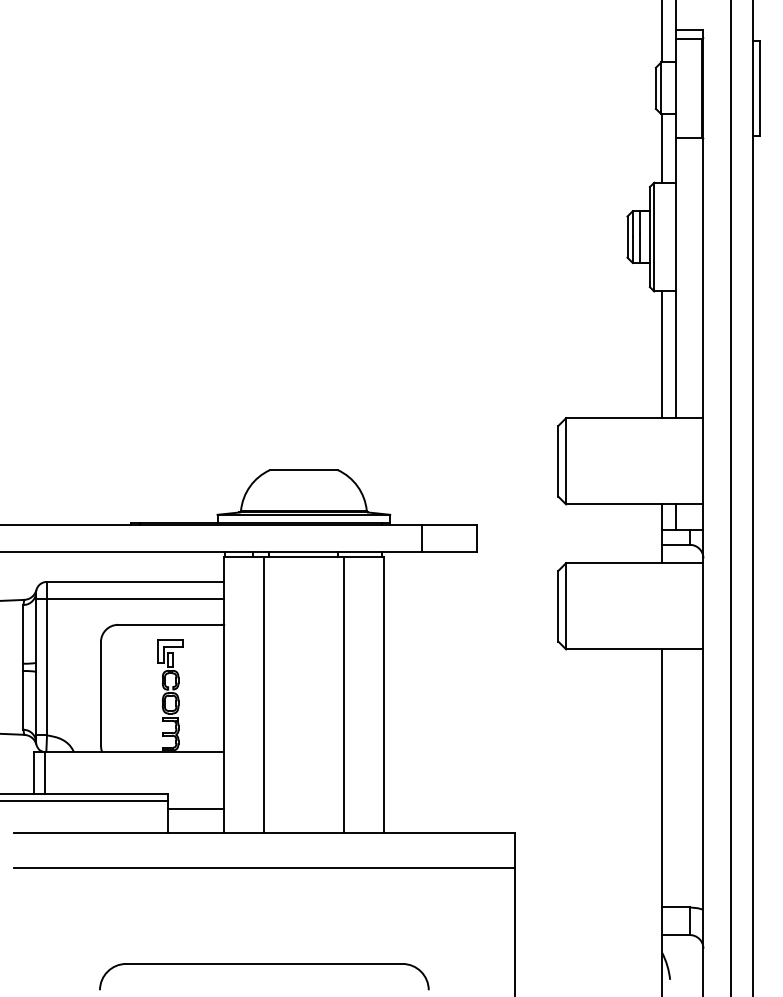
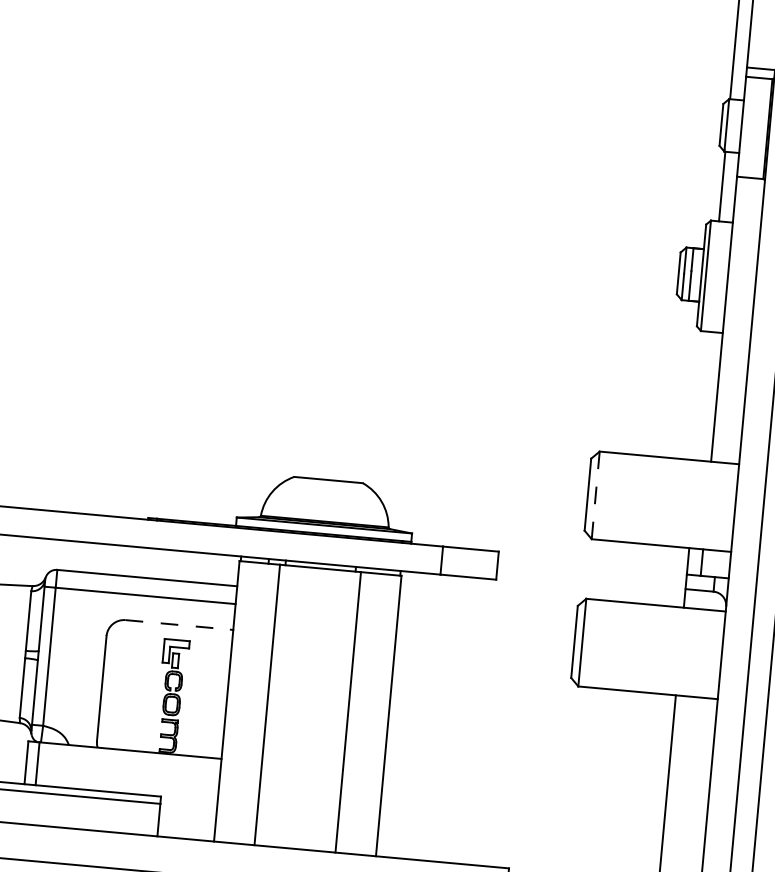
line: (662, 354) -> (703, 395), removed
line: (566, 461) -> (596, 495), solid -> dashed
line: (169, 624) -> (177, 624), solid -> dashed
line: (196, 808) -> (188, 813), removed

